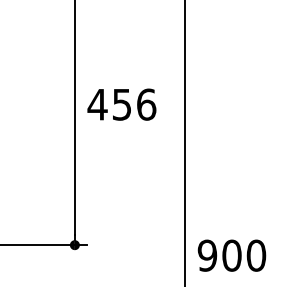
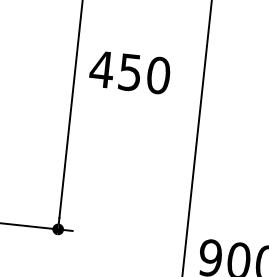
text: (146, 104) -> (158, 75), 456 -> 450

